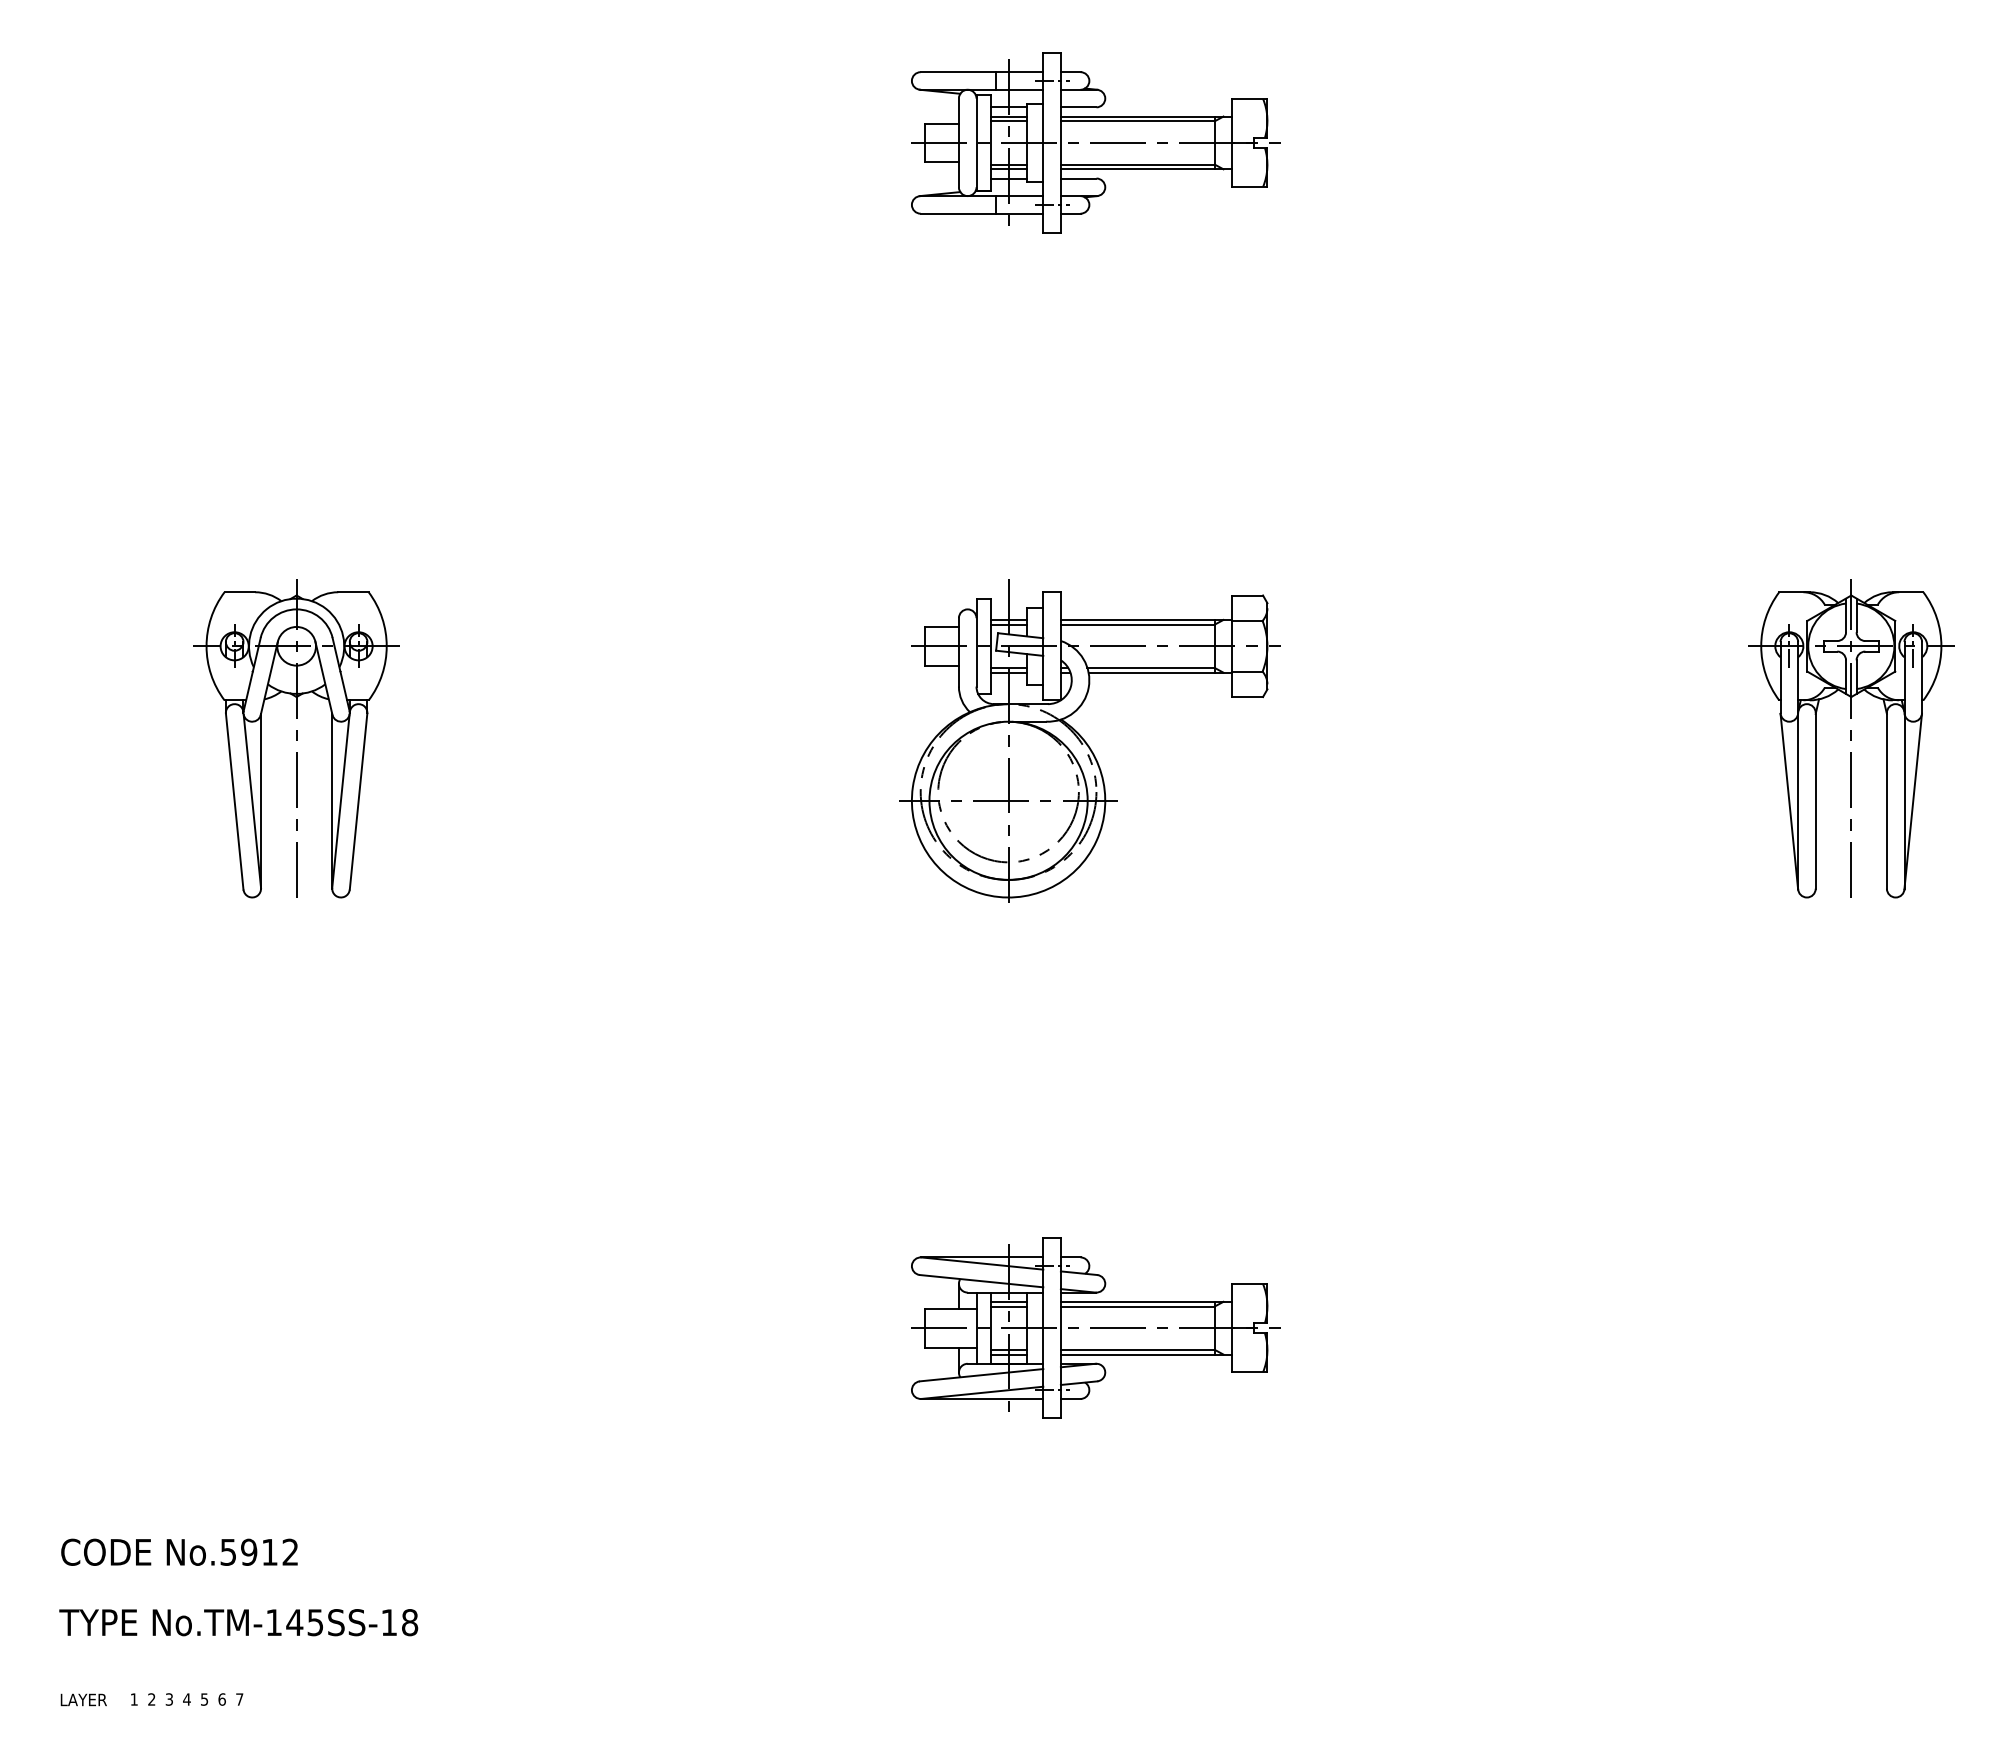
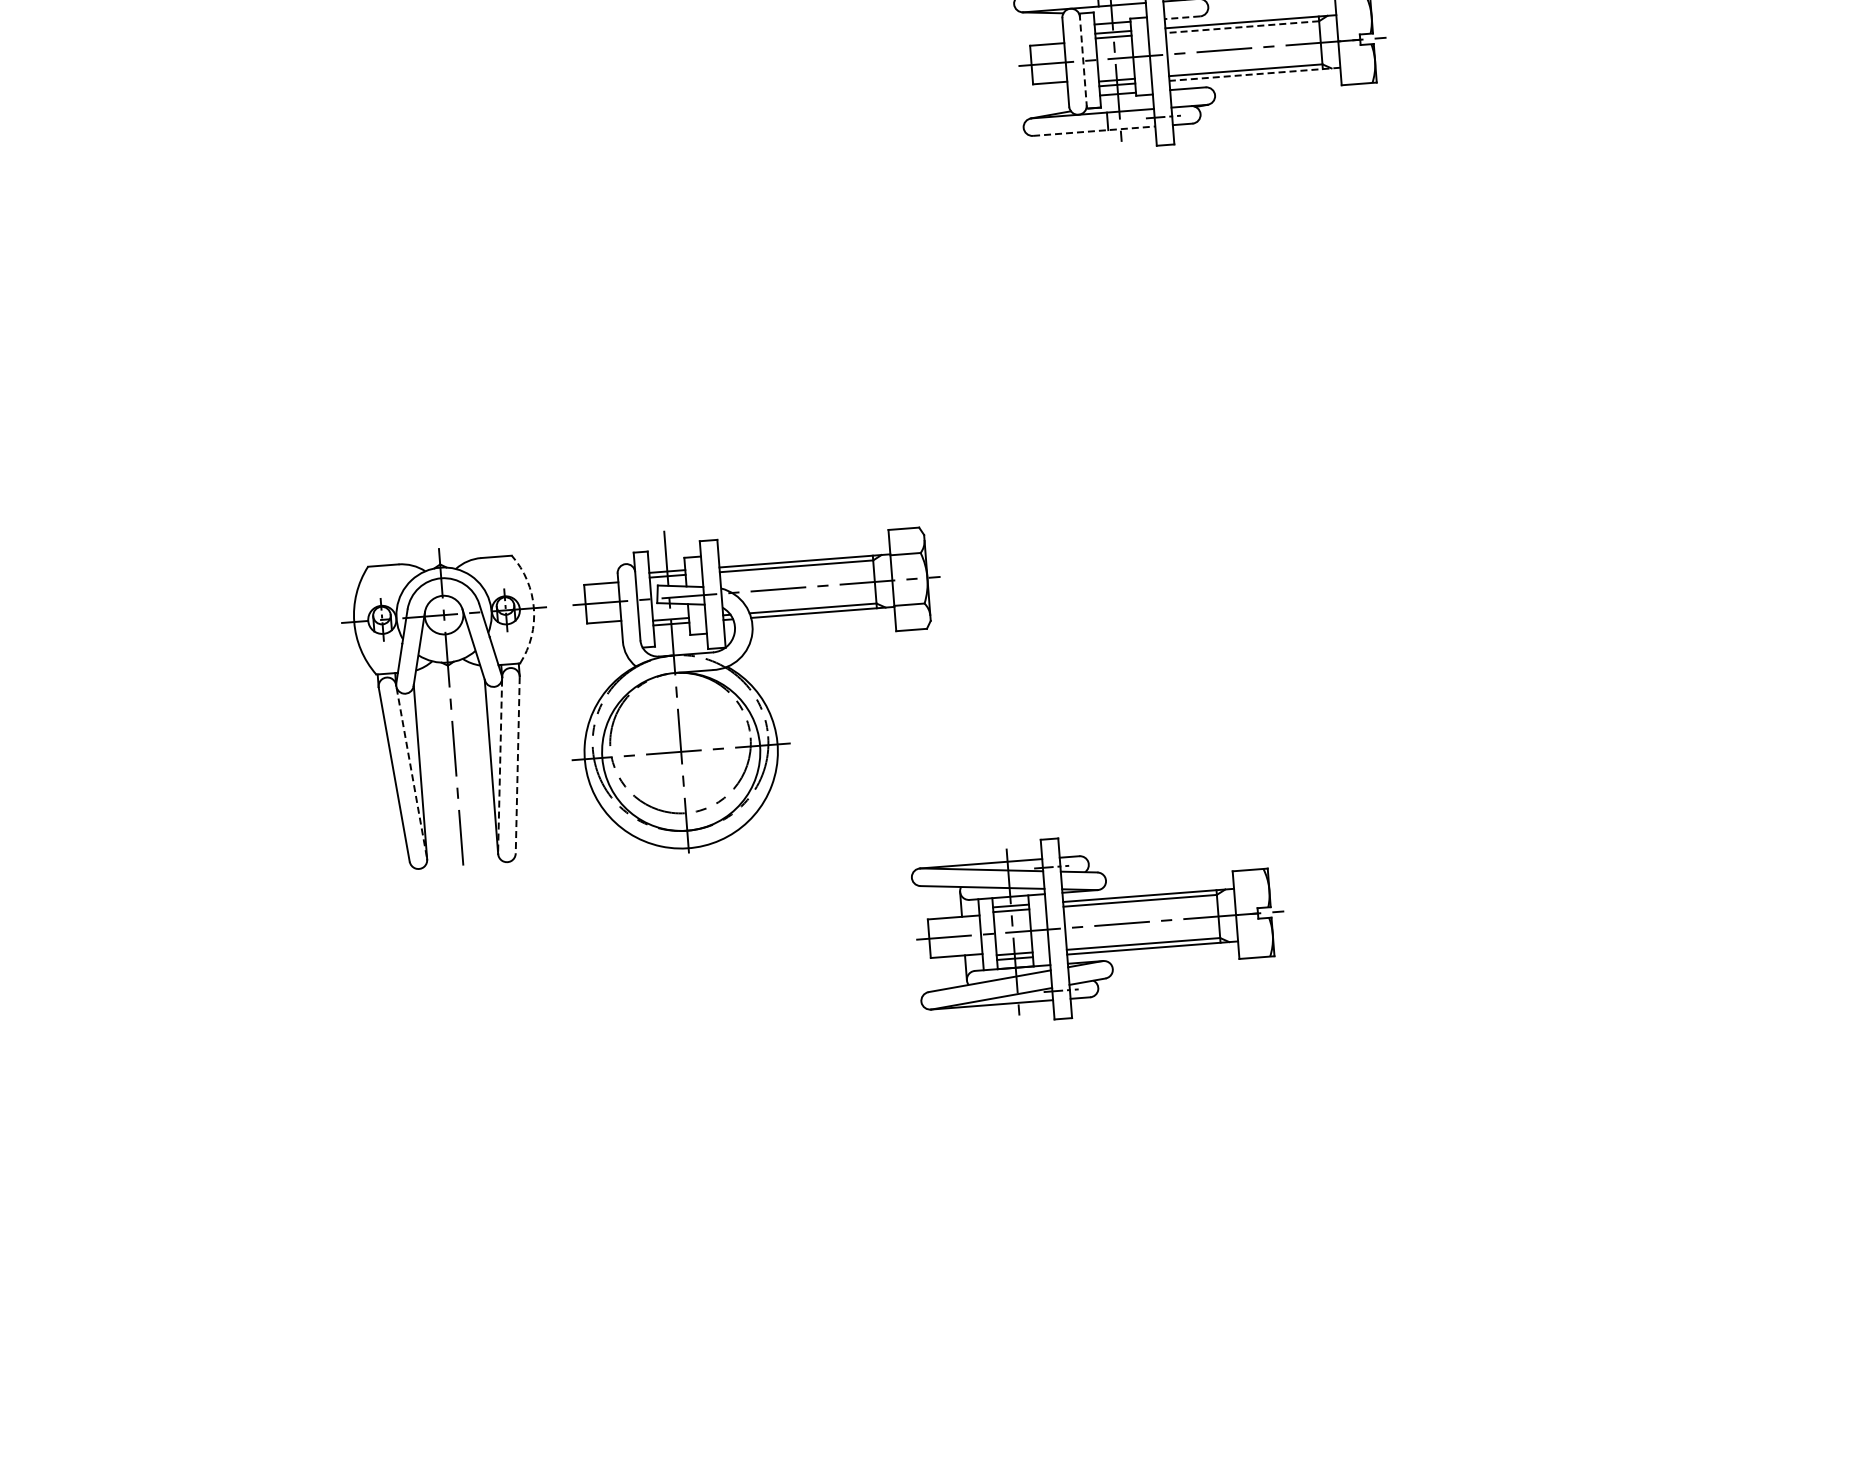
line: (1078, 107) -> (1182, 17), solid -> dashed
line: (1137, 121) -> (1242, 27), solid -> dashed
line: (976, 142) -> (1083, 60), solid -> dashed
line: (1146, 169) -> (1254, 74), solid -> dashed
line: (982, 213) -> (1094, 130), solid -> dashed
arc: (386, 646) -> (533, 608), solid -> dashed
part: (1089, 740) -> (757, 685), moved
line: (252, 801) -> (411, 773), solid -> dashed
line: (340, 801) -> (499, 766), solid -> dashed
line: (358, 802) -> (517, 766), solid -> dashed
part: (1095, 1327) -> (1099, 924), moved

